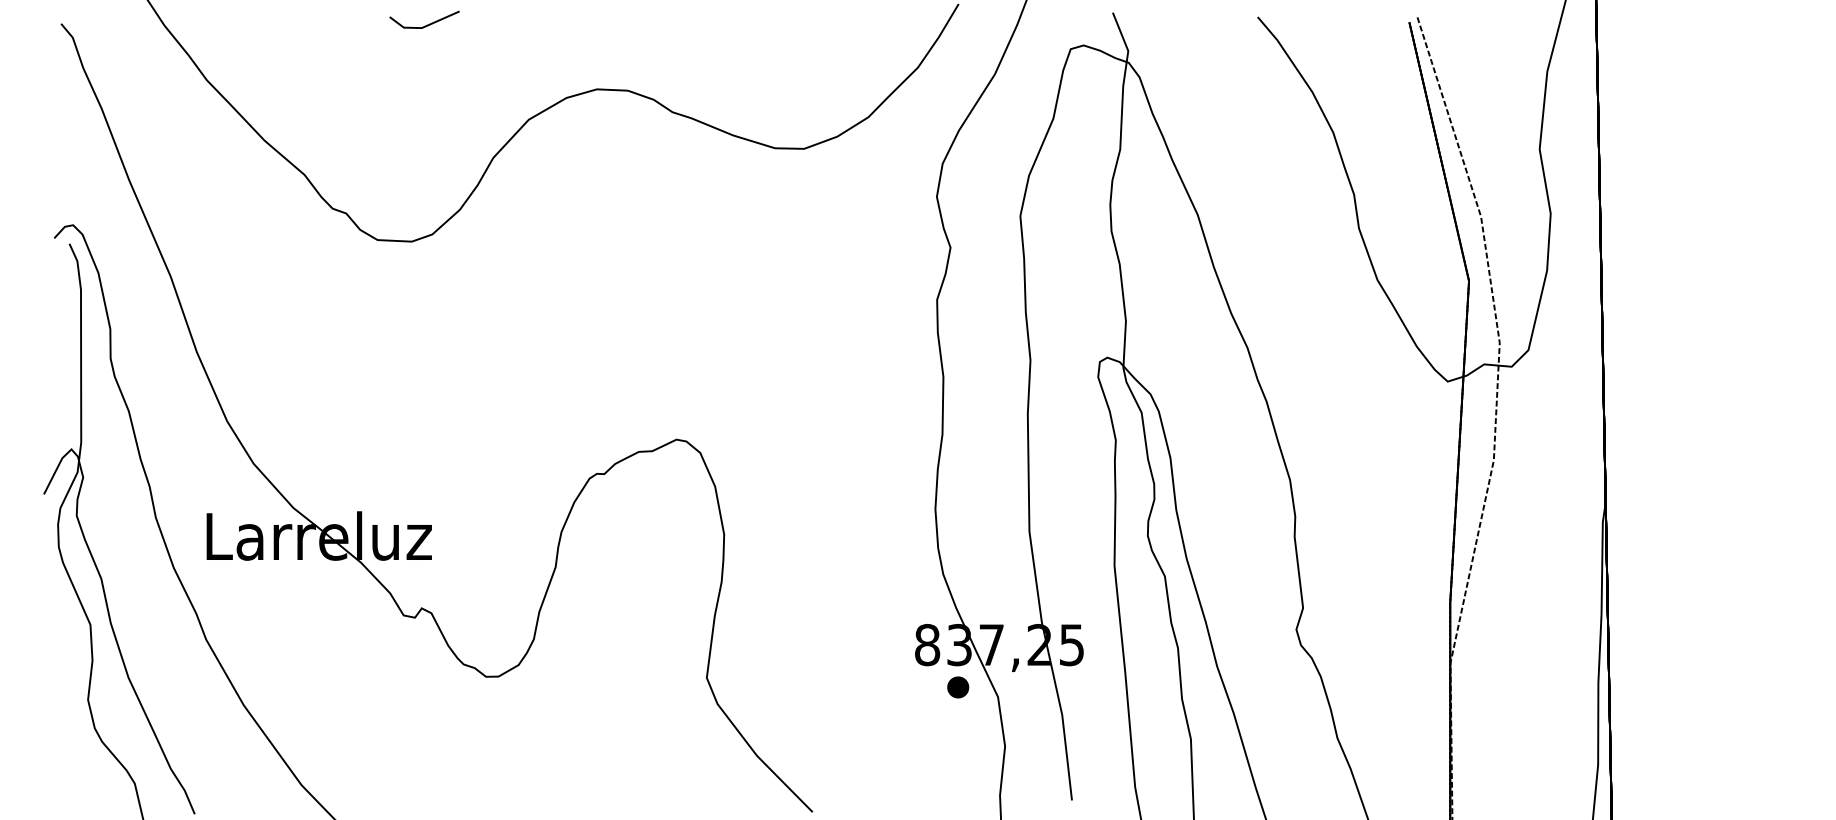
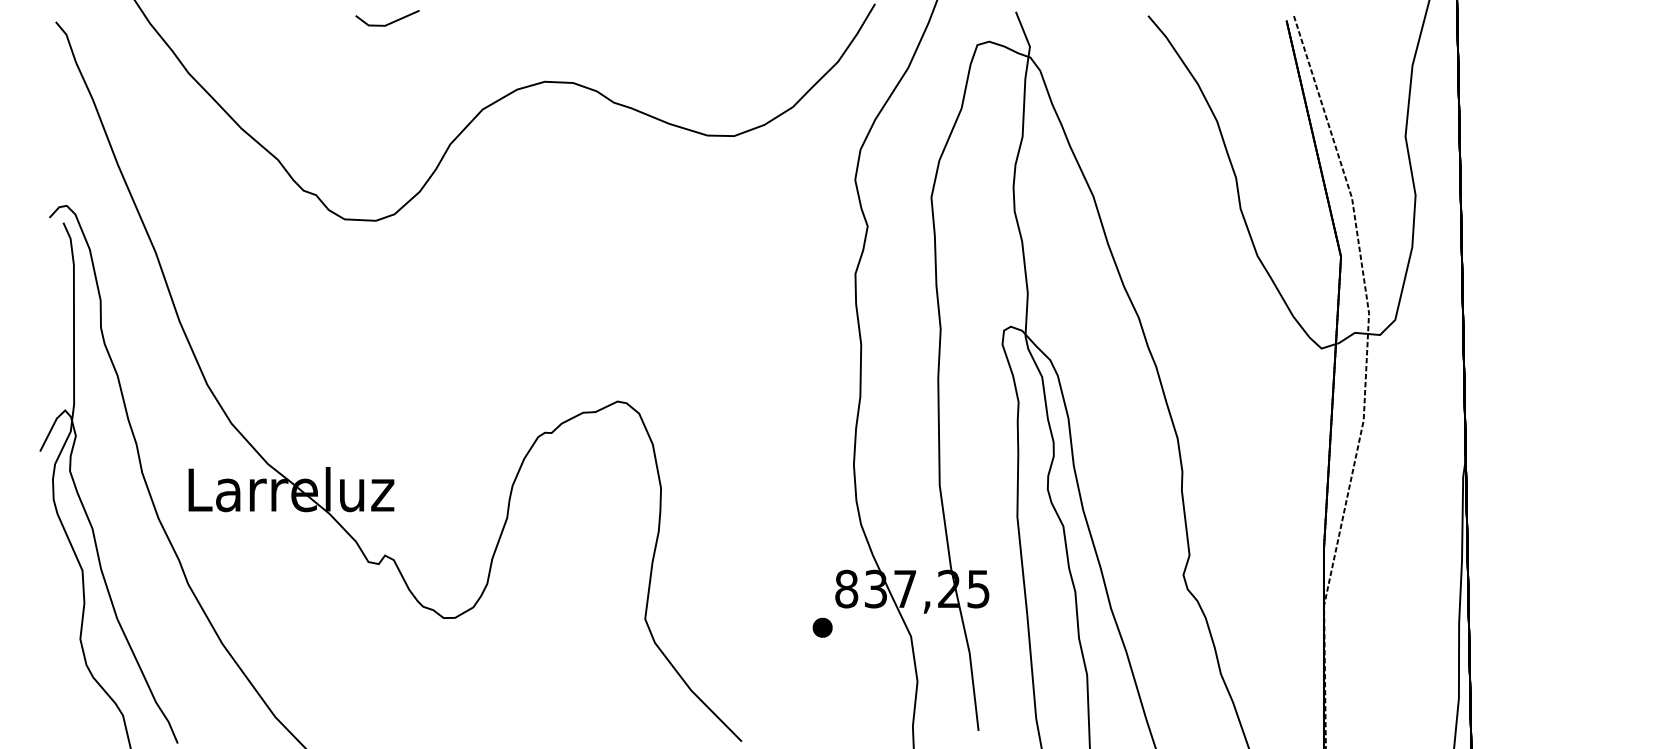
part: (958, 687) -> (822, 627), moved

